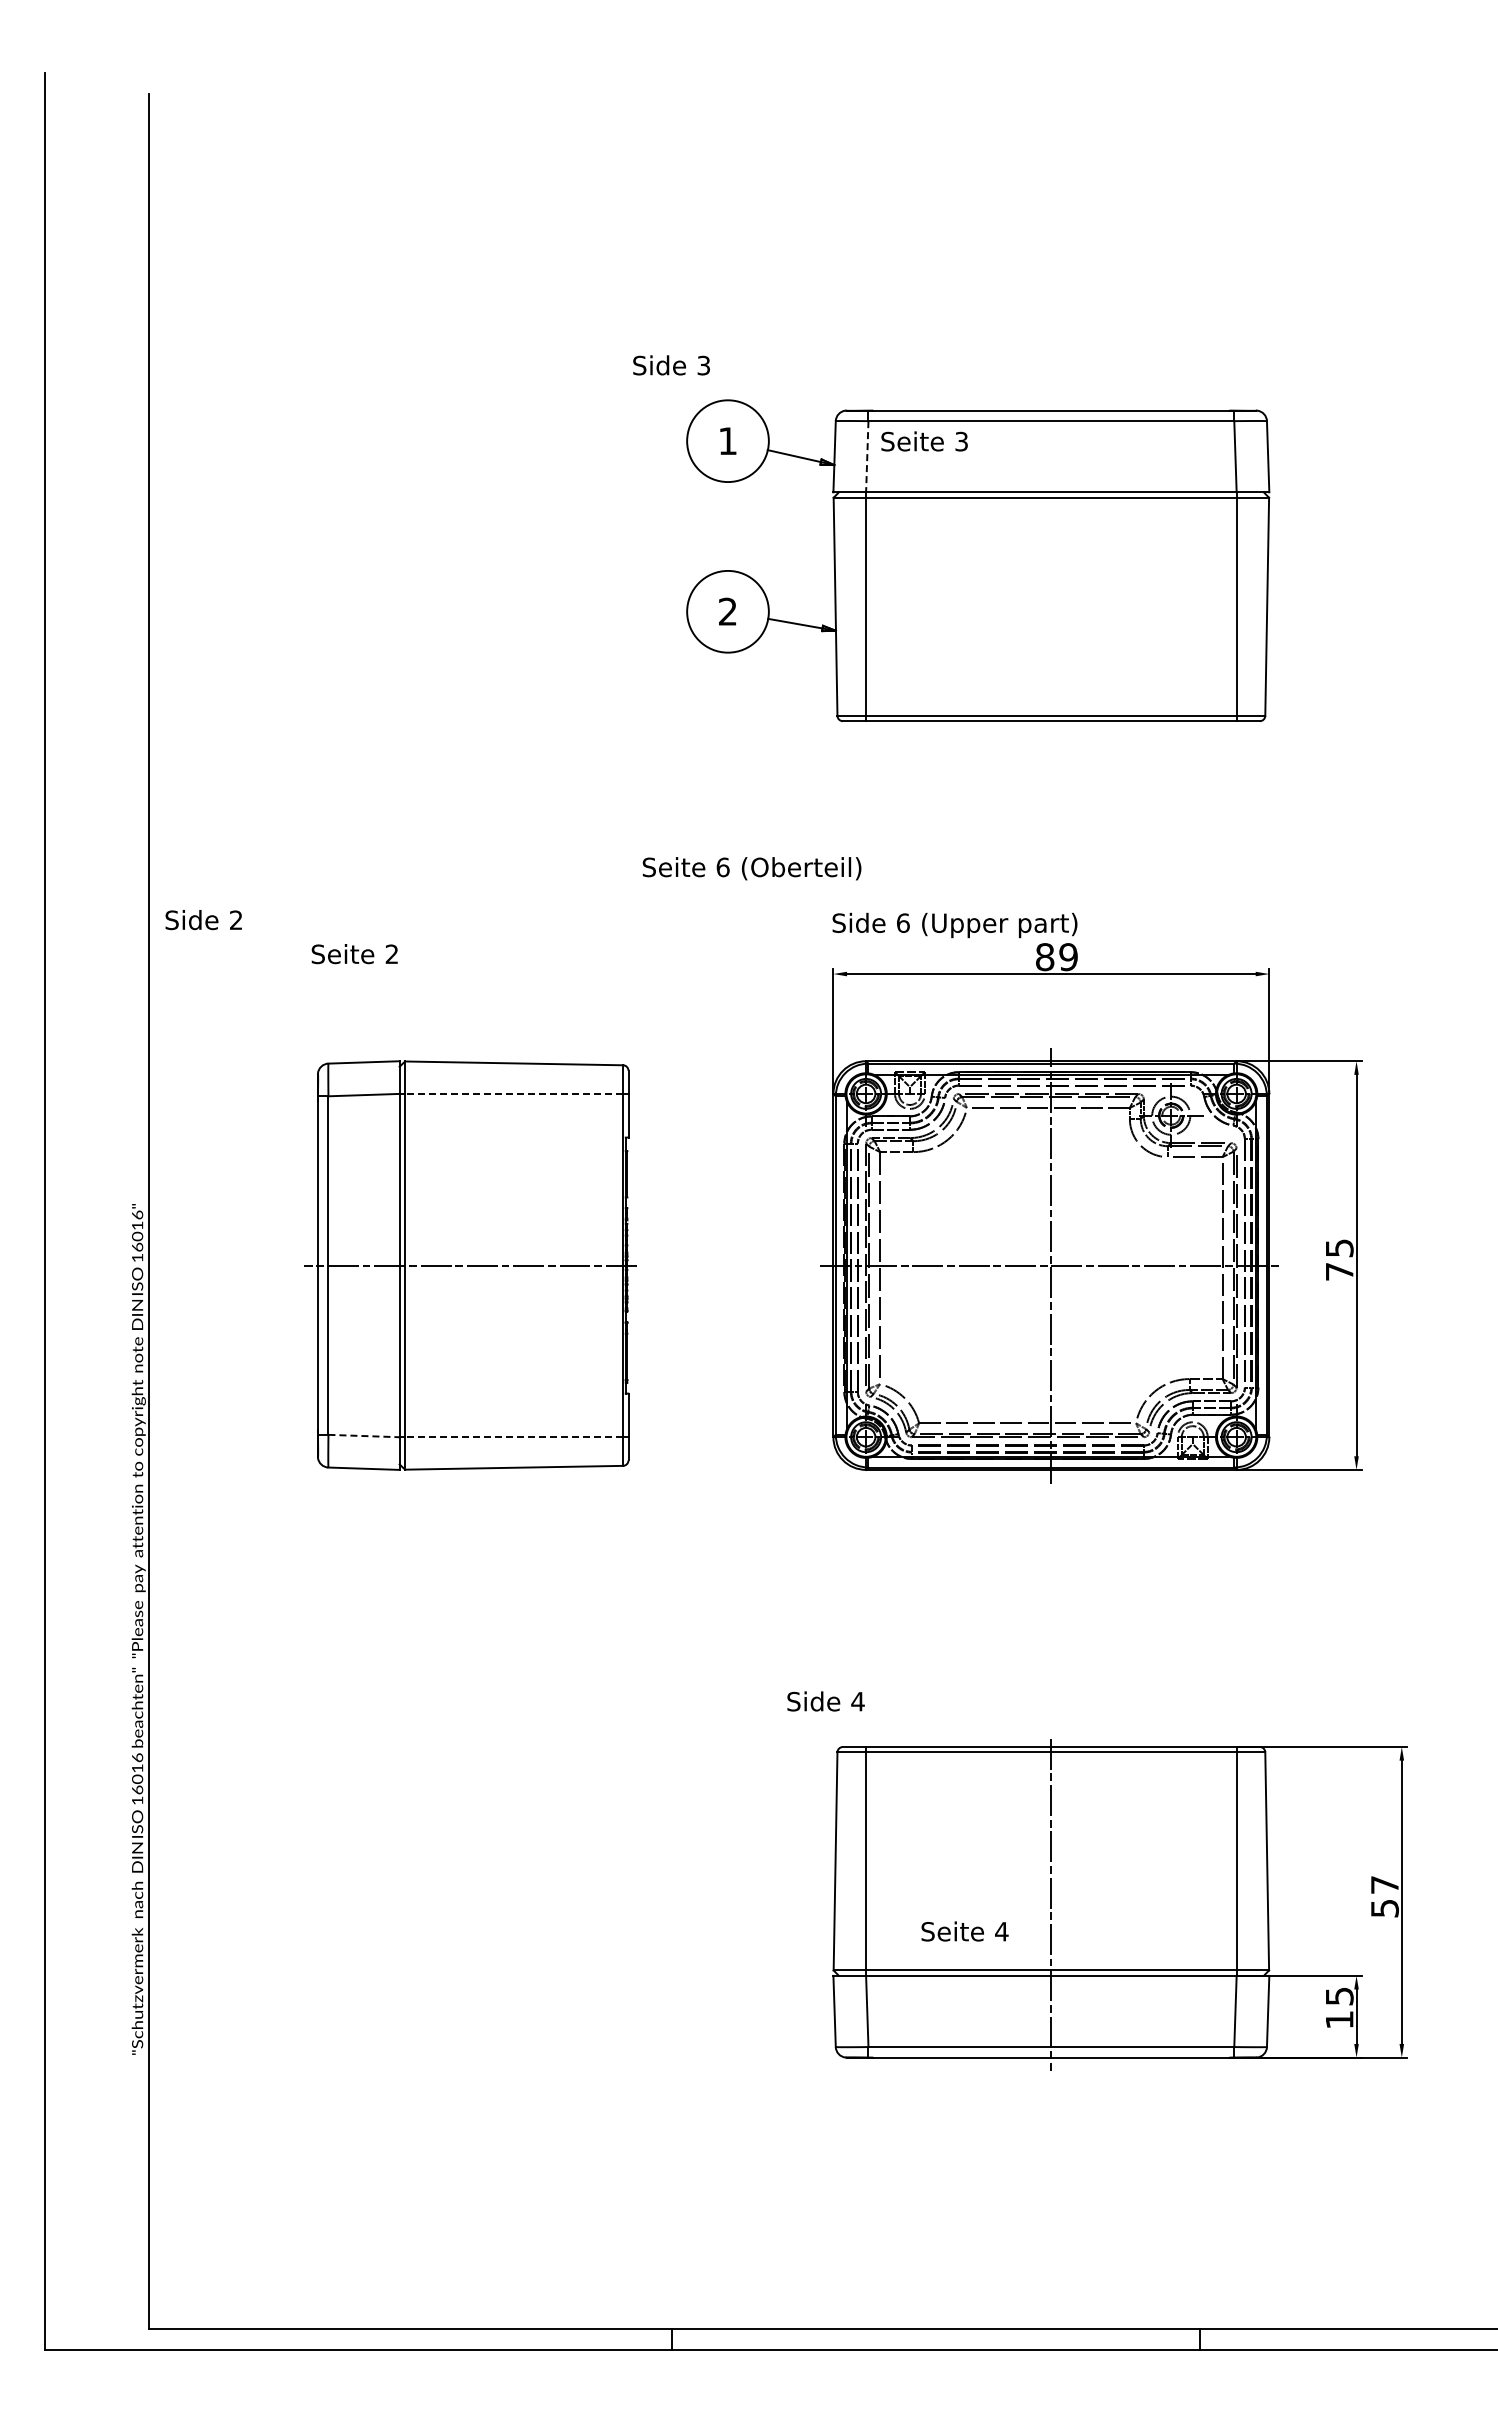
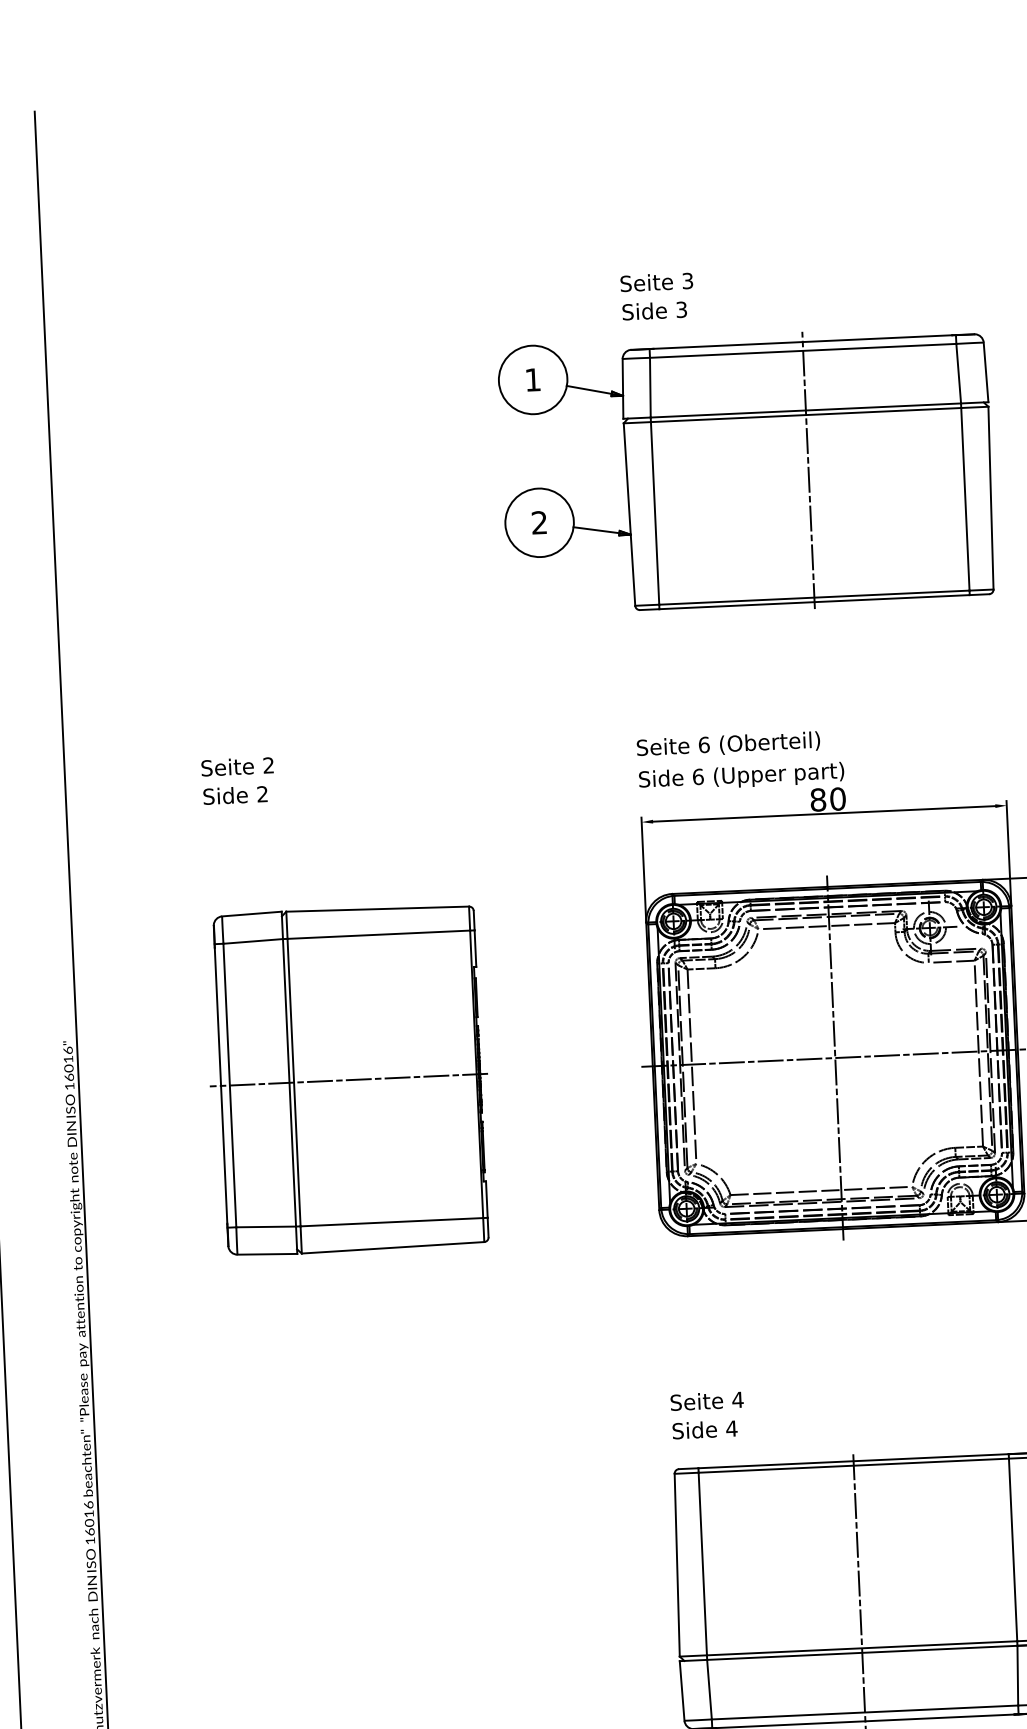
text: (671, 365) -> (654, 310), moved
text: (924, 441) -> (656, 282), moved
line: (867, 456) -> (650, 387), dashed -> solid
line: (1051, 563) -> (808, 470), added
text: (751, 868) -> (728, 744), moved
text: (203, 920) -> (235, 795), moved
text: (354, 954) -> (237, 767), moved
text: (1068, 957) -> (837, 799), 89 -> 80
line: (513, 1093) -> (378, 934), dashed -> solid
line: (364, 1436) -> (266, 1227), dashed -> solid
line: (513, 1437) -> (391, 1222), dashed -> solid
text: (825, 1701) -> (704, 1429), moved
text: (964, 1931) -> (706, 1401), moved

